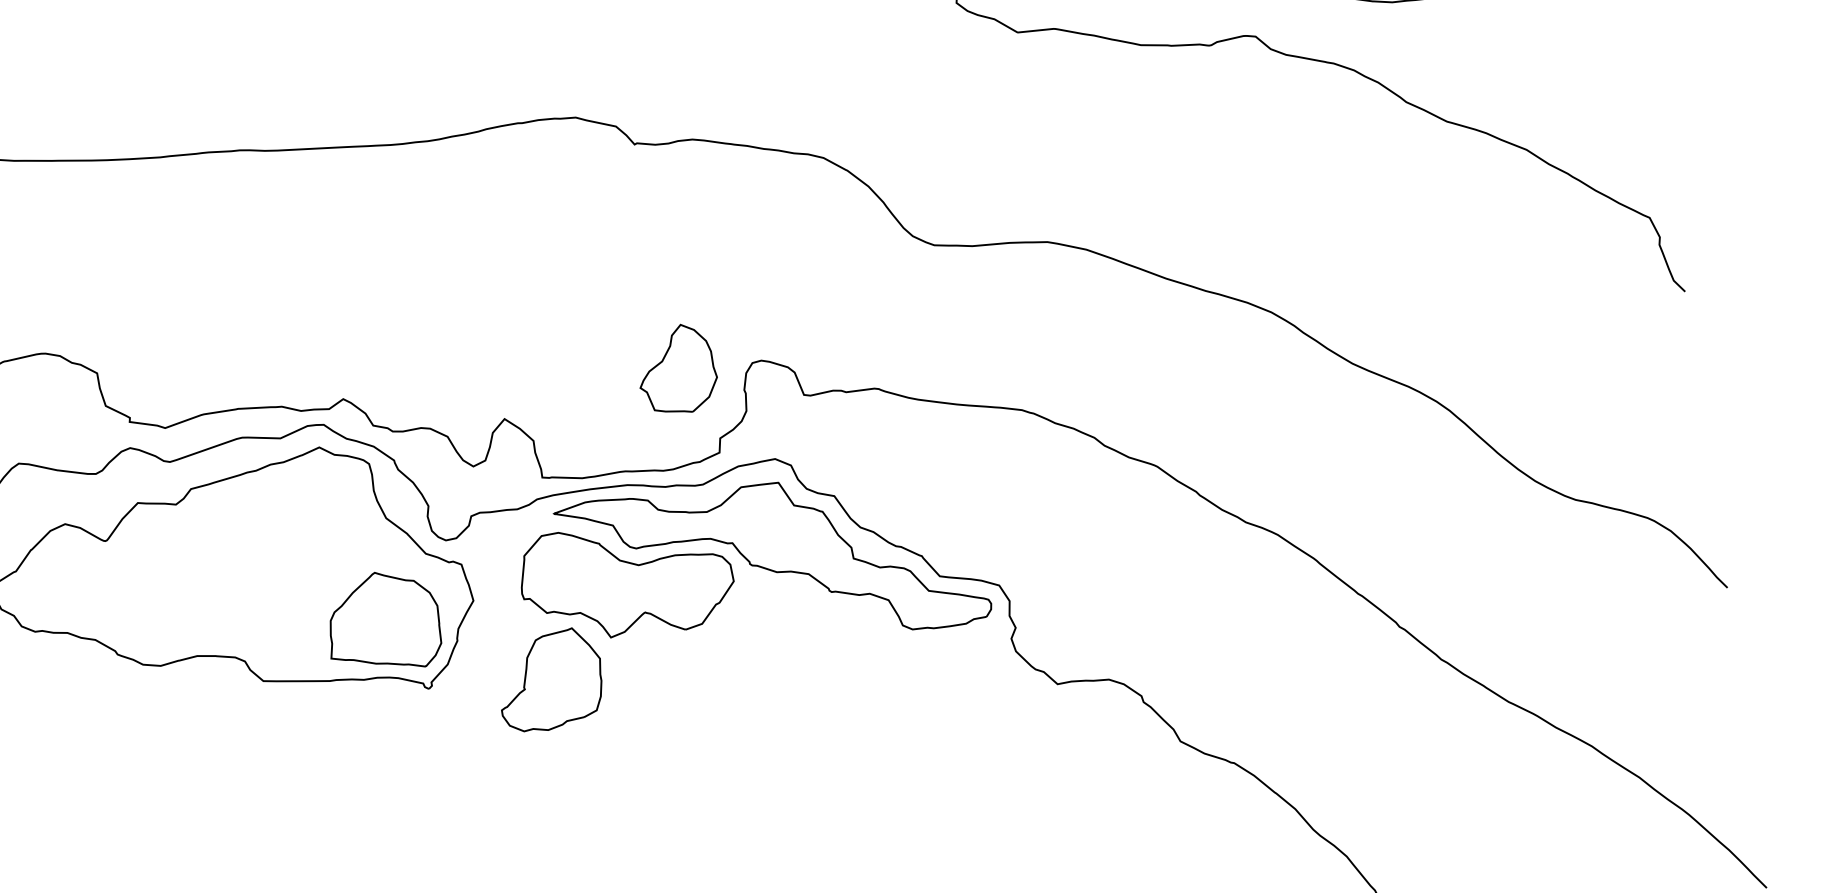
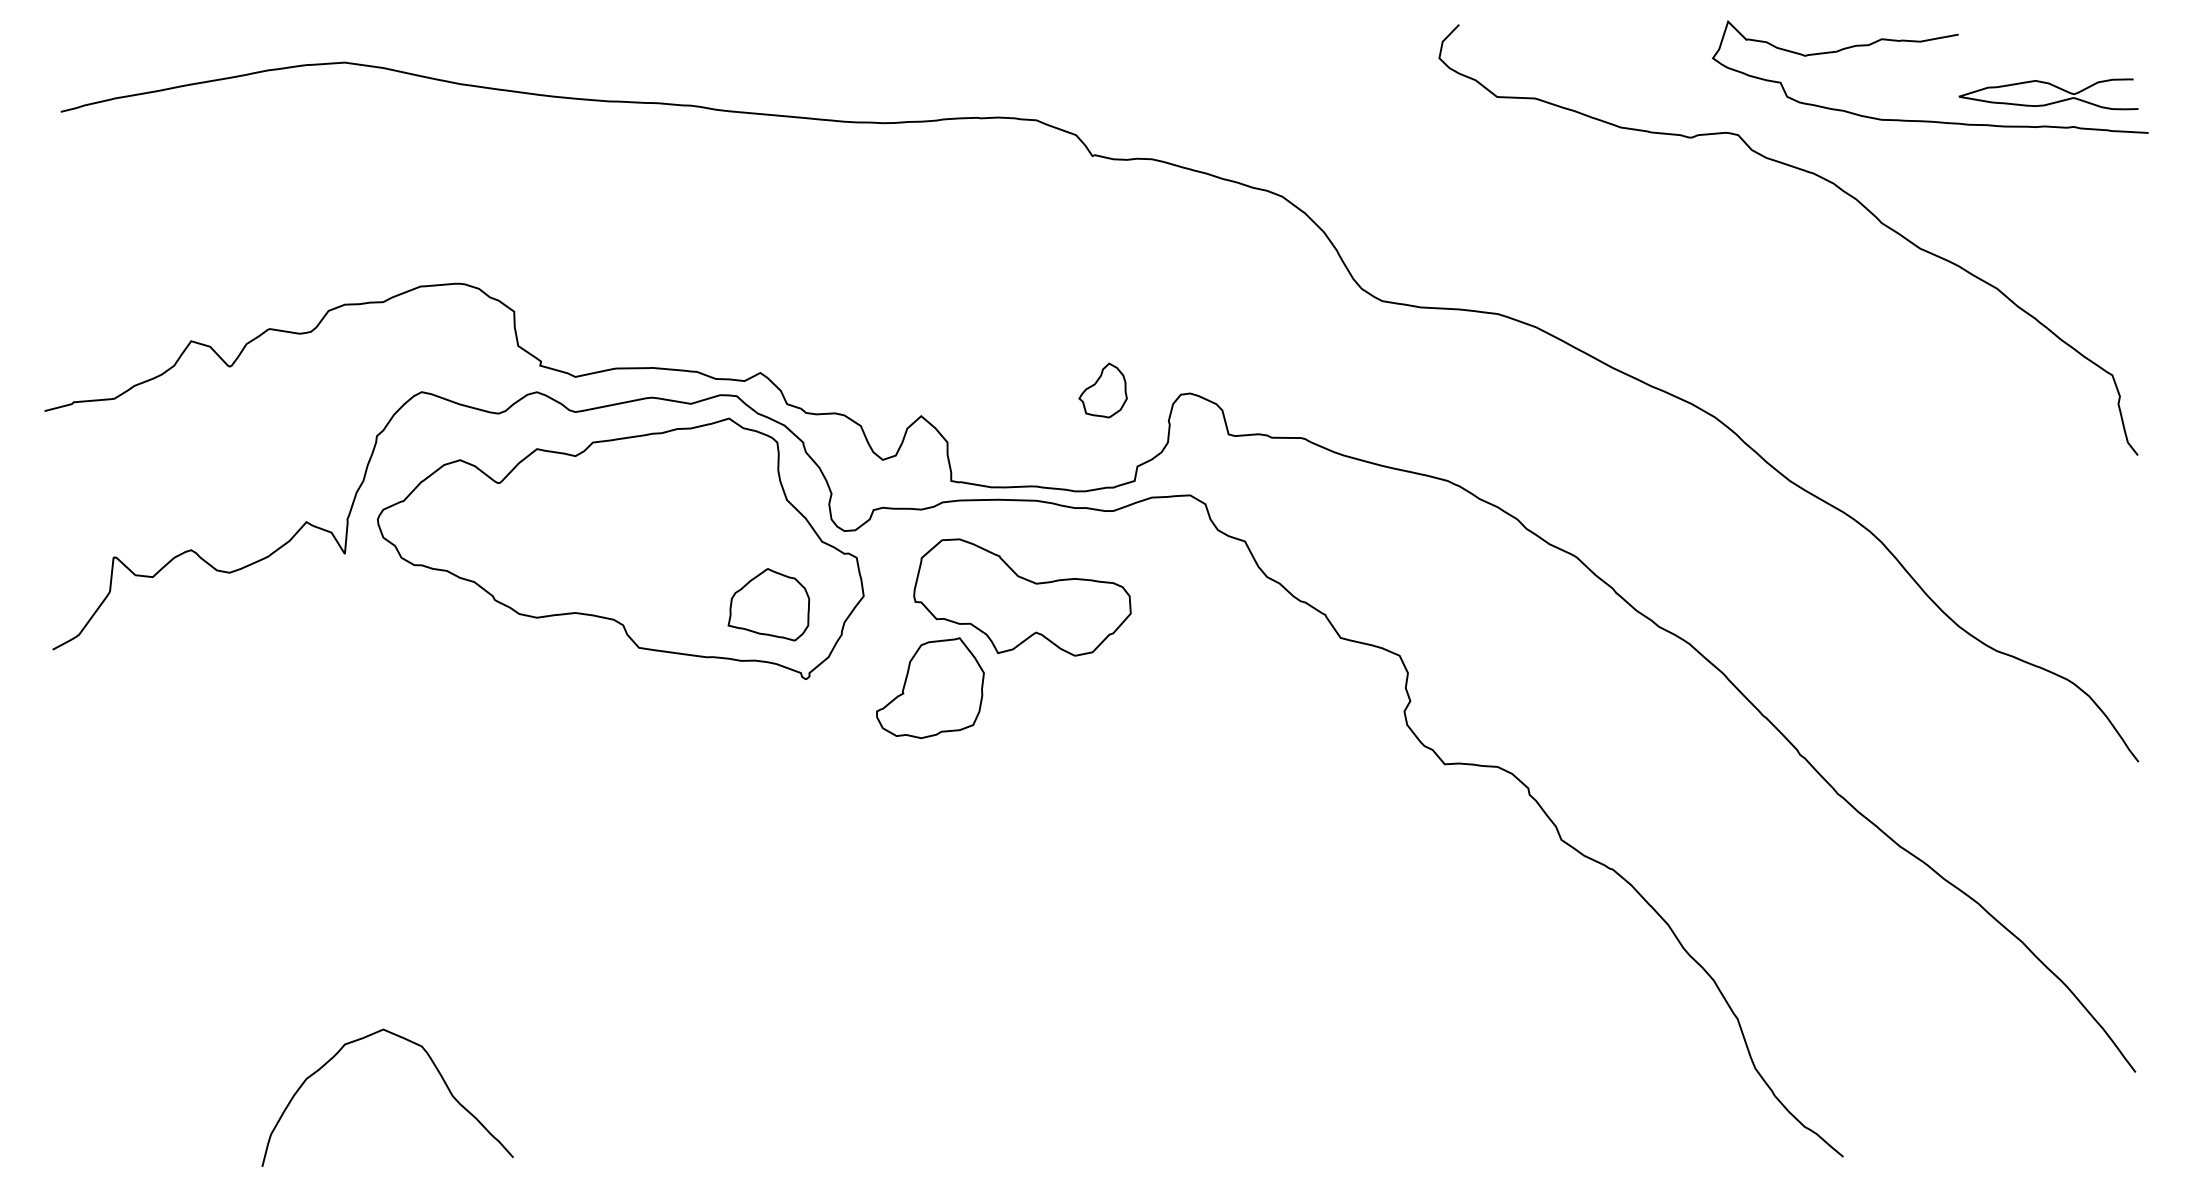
part: (676, 369) -> (1102, 390), size x0.6
part: (772, 562) -> (1172, 600), removed
part: (382, 621) -> (768, 604), size x0.7

